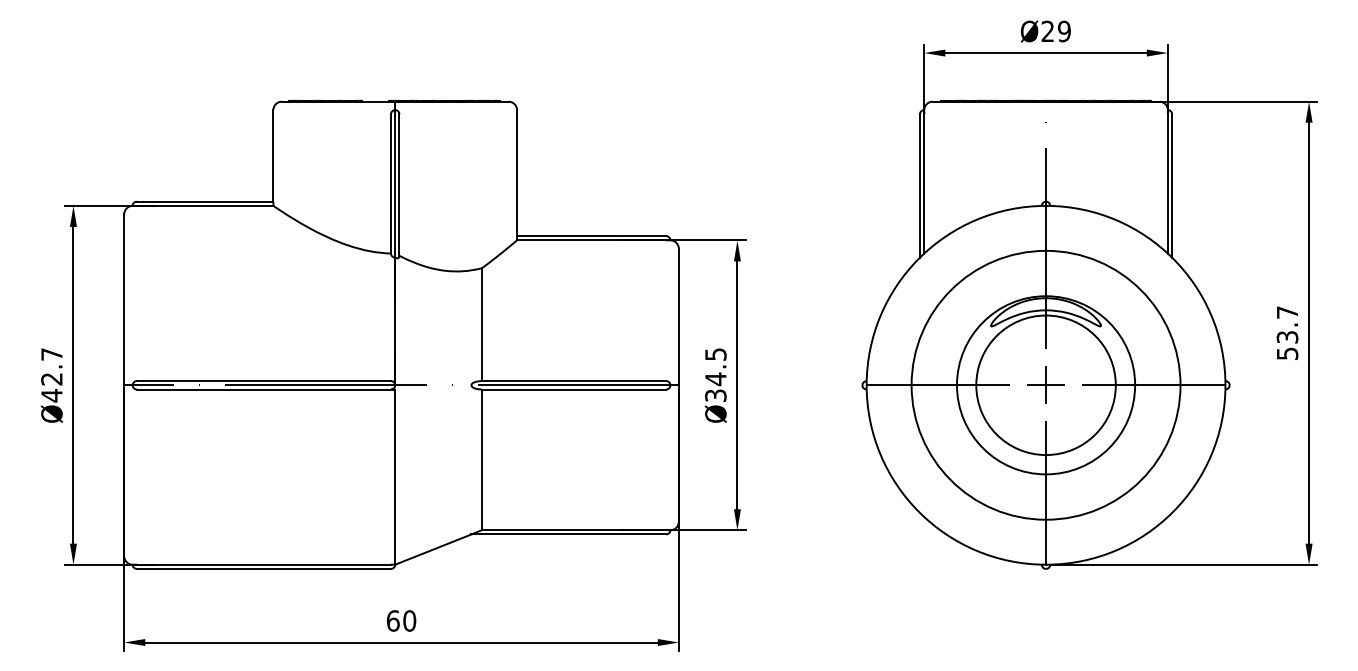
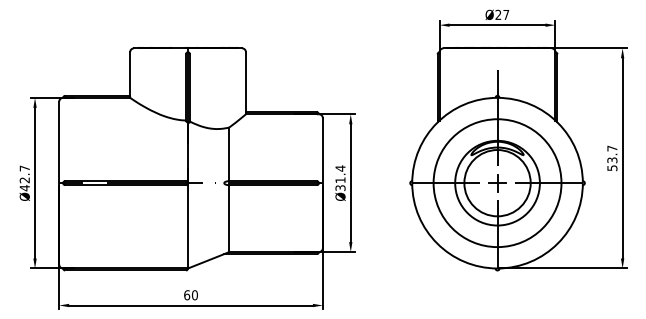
text: (1064, 30) -> (506, 14), Ø29 -> Ø27
text: (715, 367) -> (340, 174), Ø34.5 -> Ø31.4

